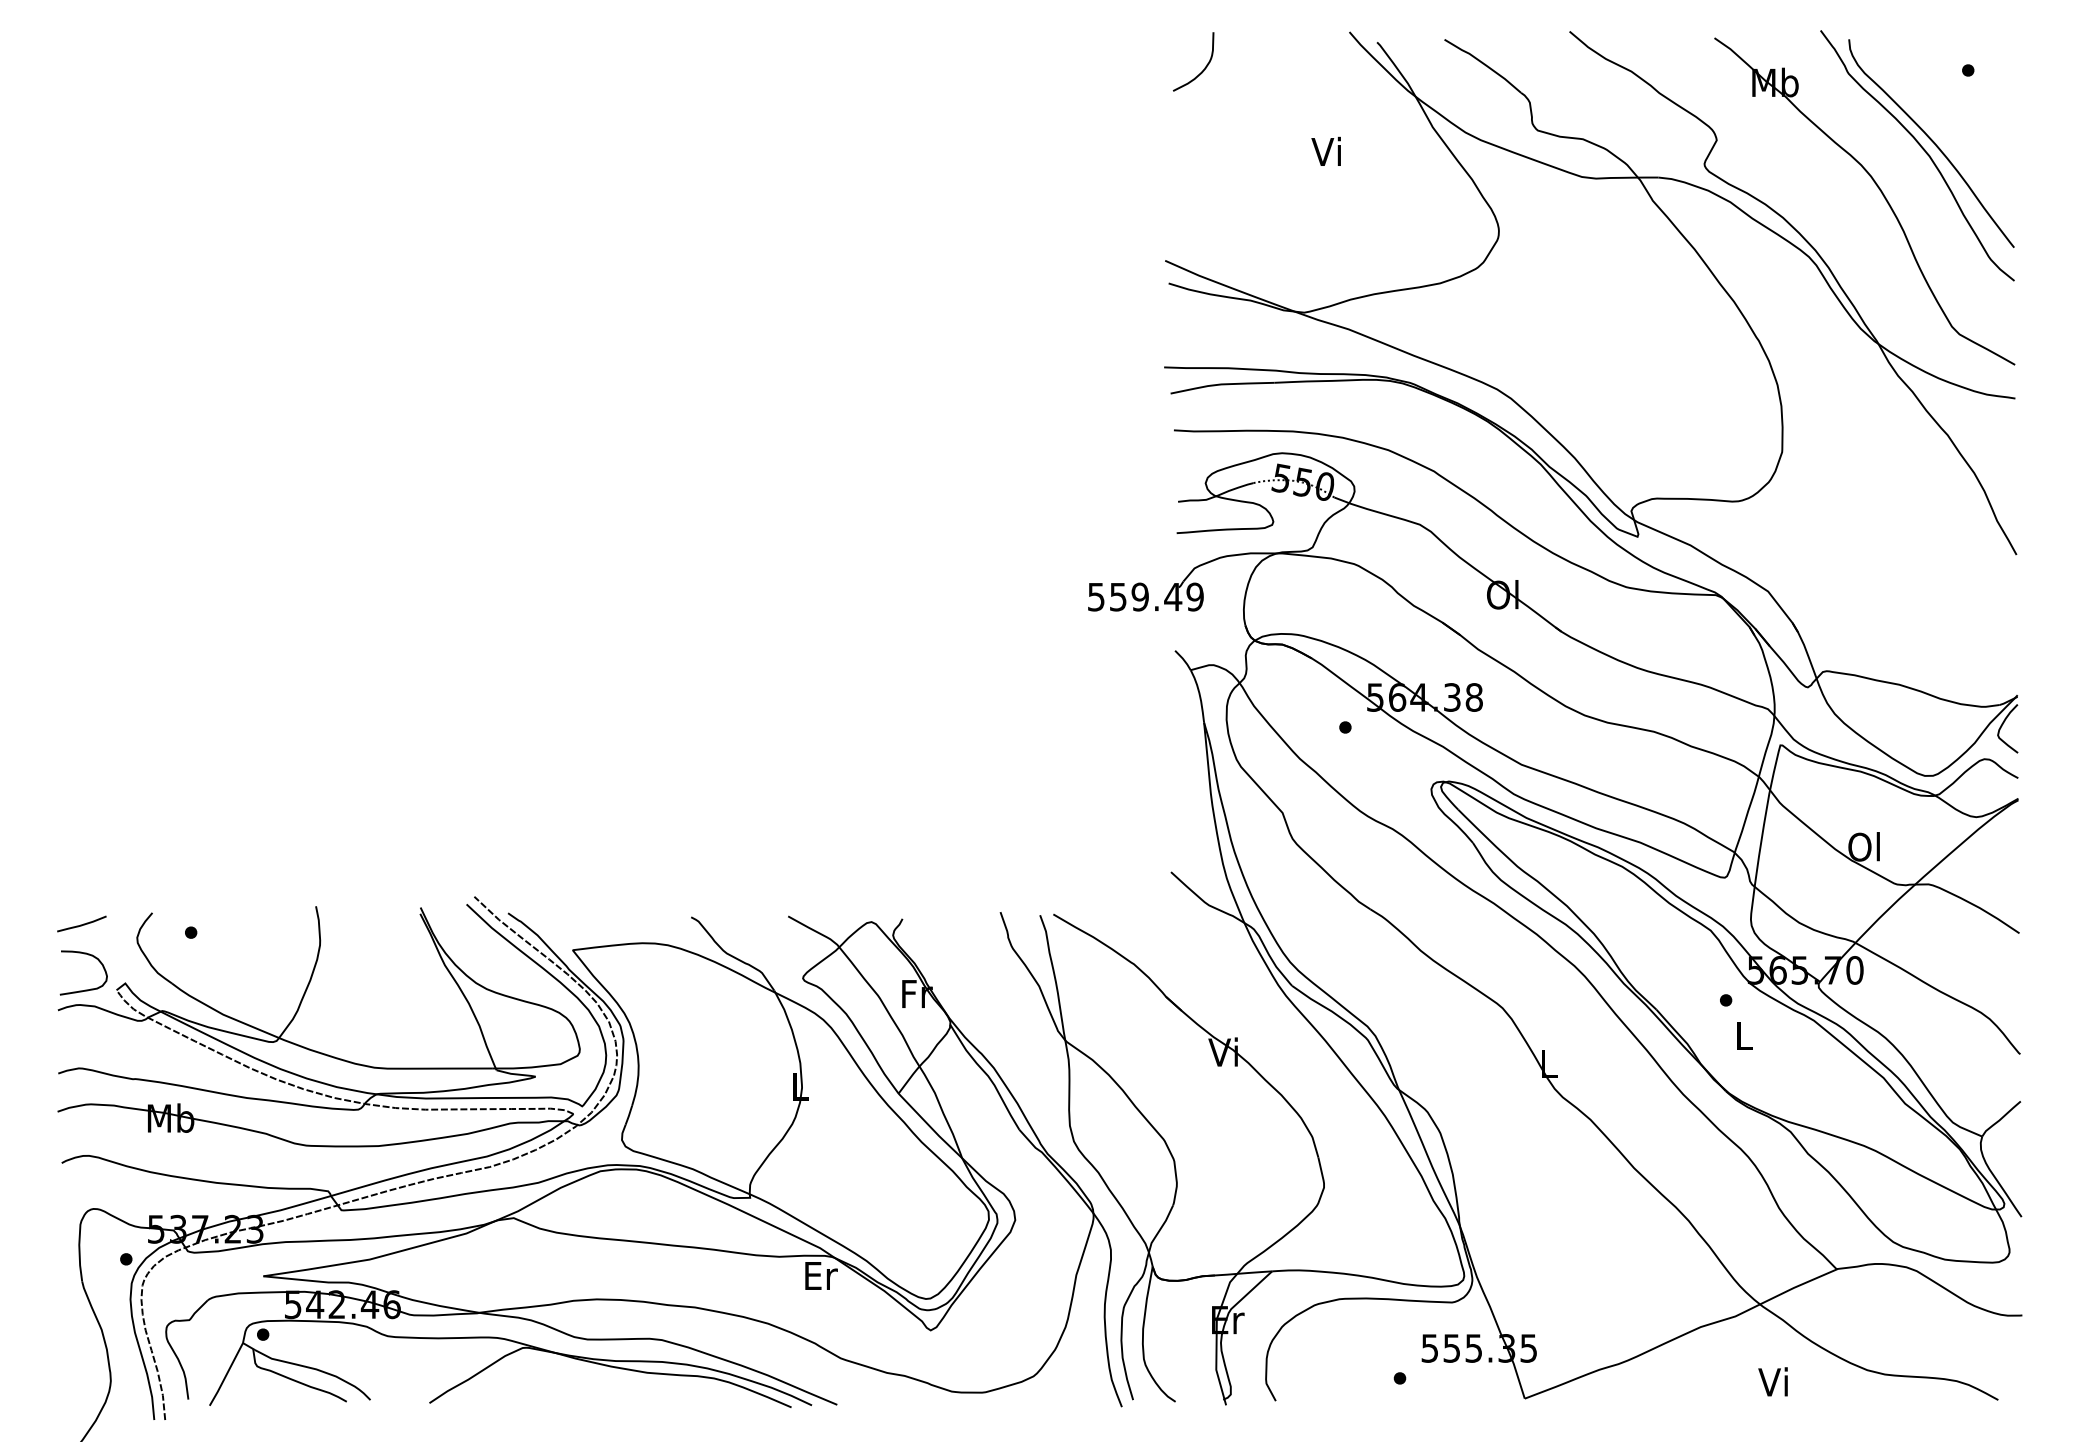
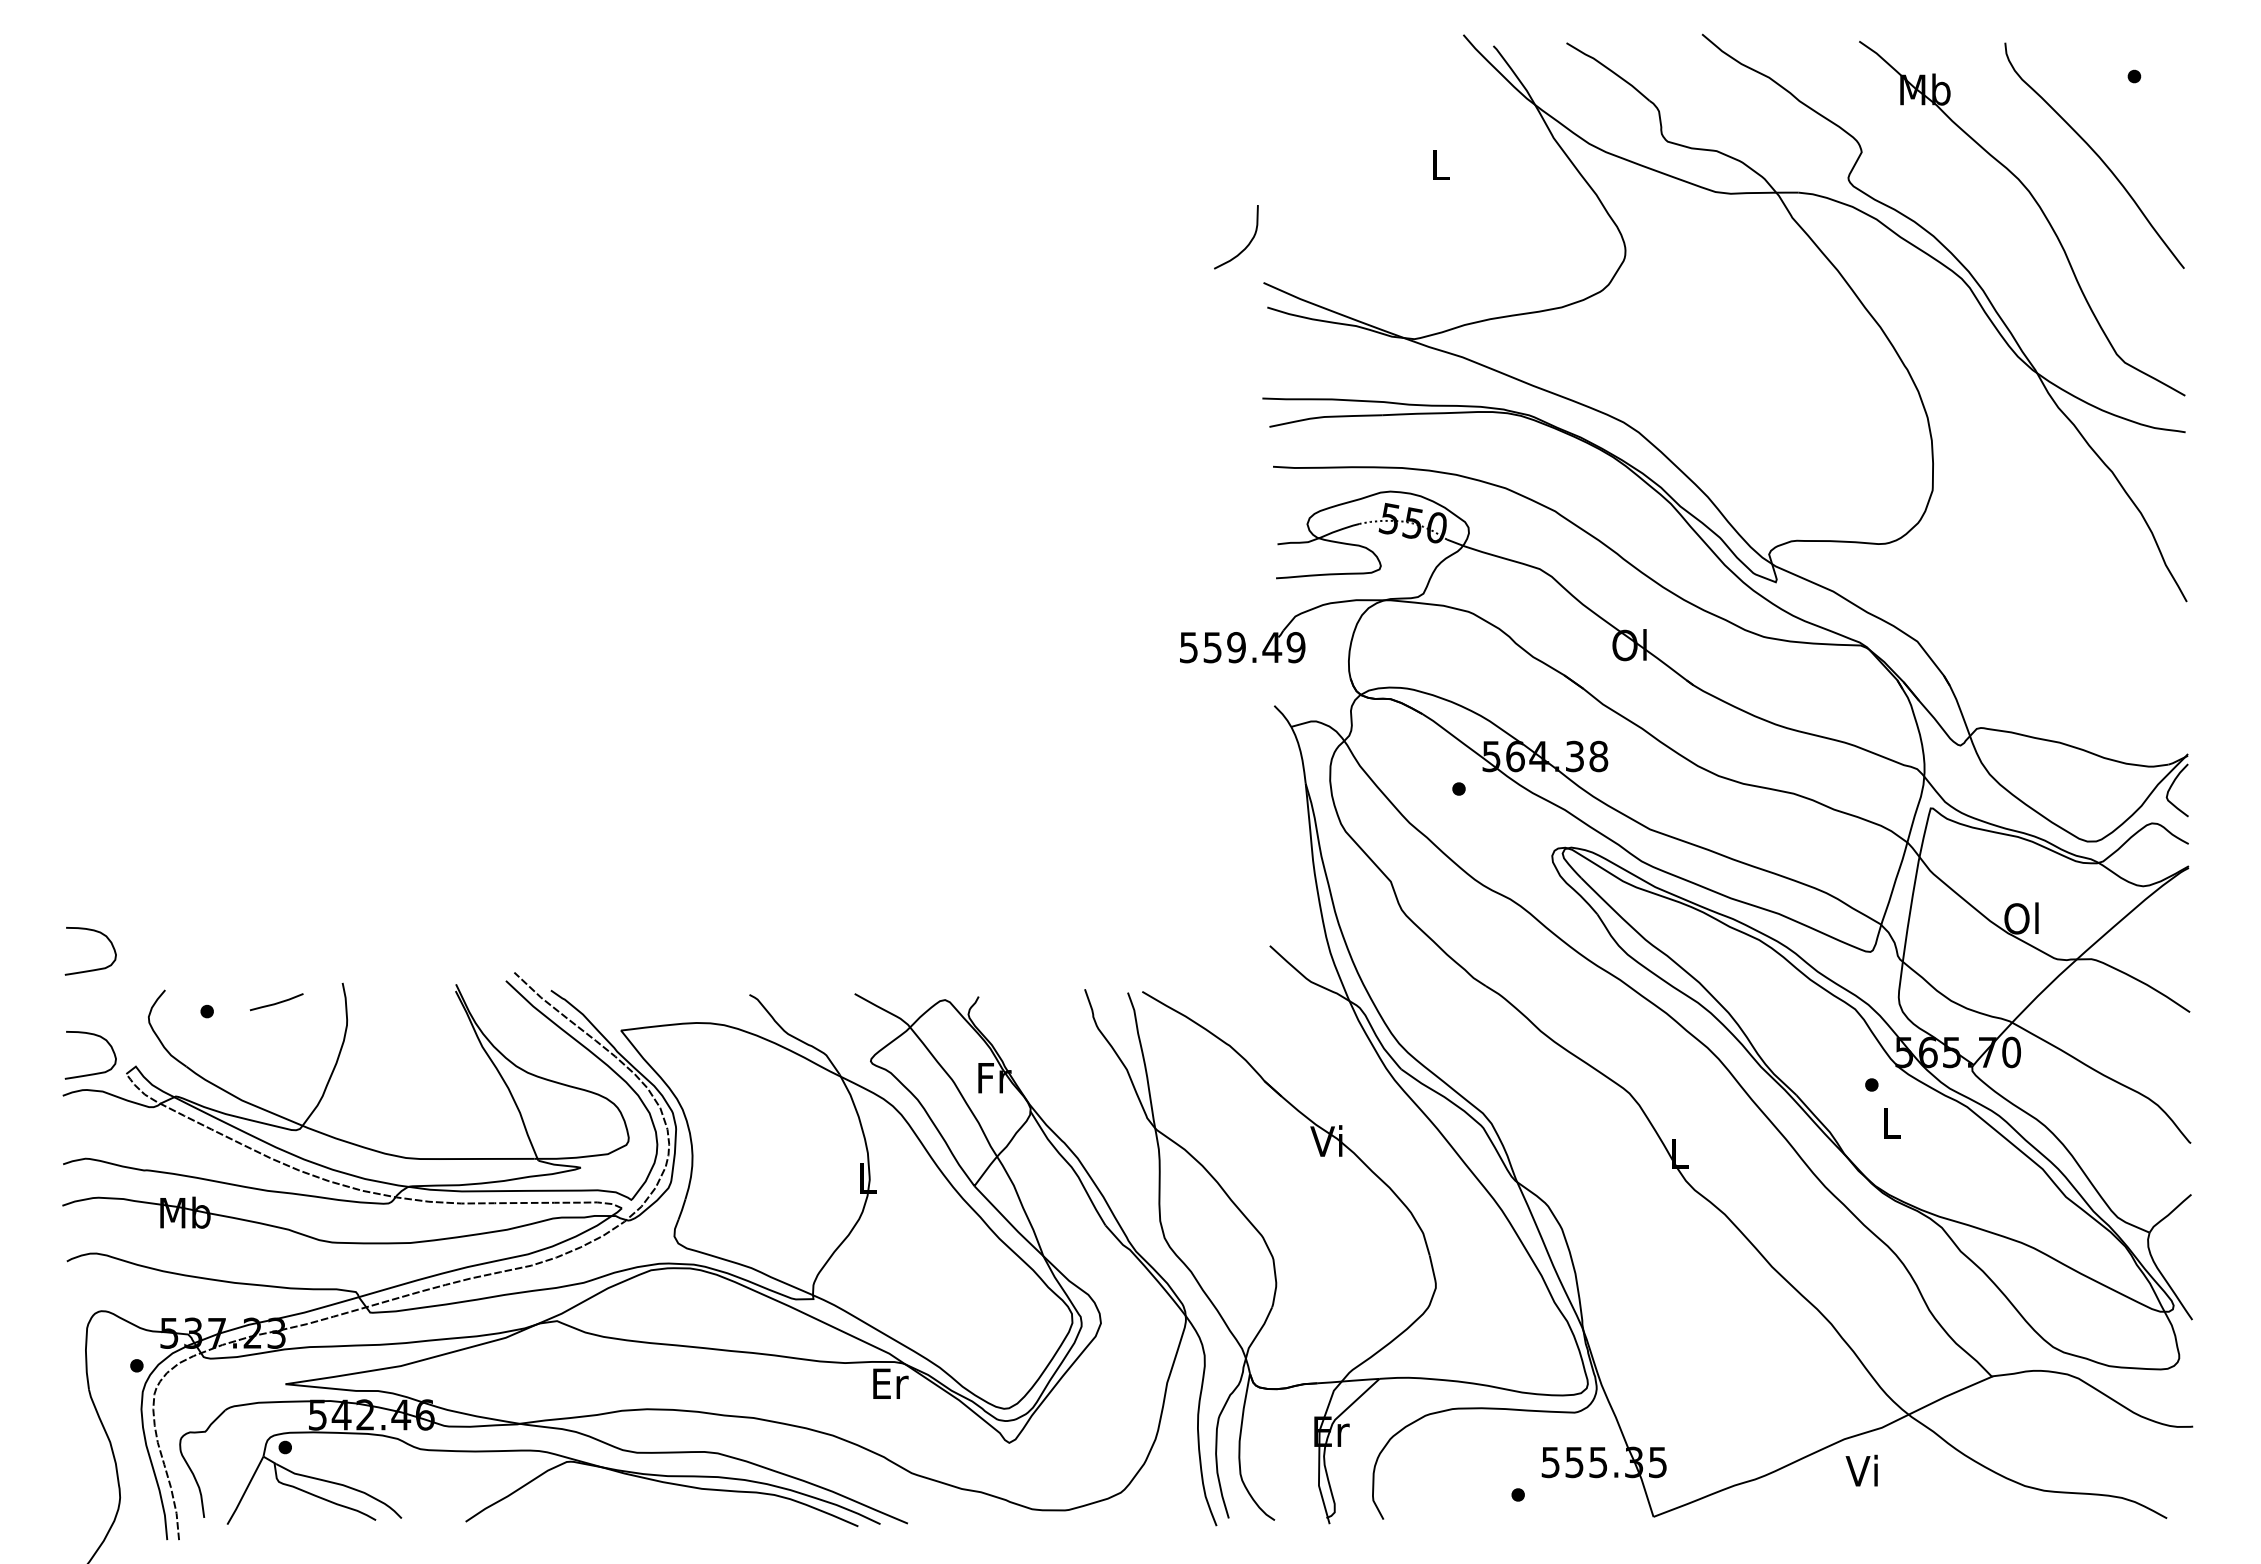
curve: (1202, 69) -> (1246, 245), moved
curve: (1923, 149) -> (2085, 162), removed
text: (1326, 151) -> (1438, 164), Vi -> L
curve: (83, 893) -> (90, 969), added
line: (81, 924) -> (276, 1002), moved
text: (1772, 1381) -> (1861, 1470), moved

